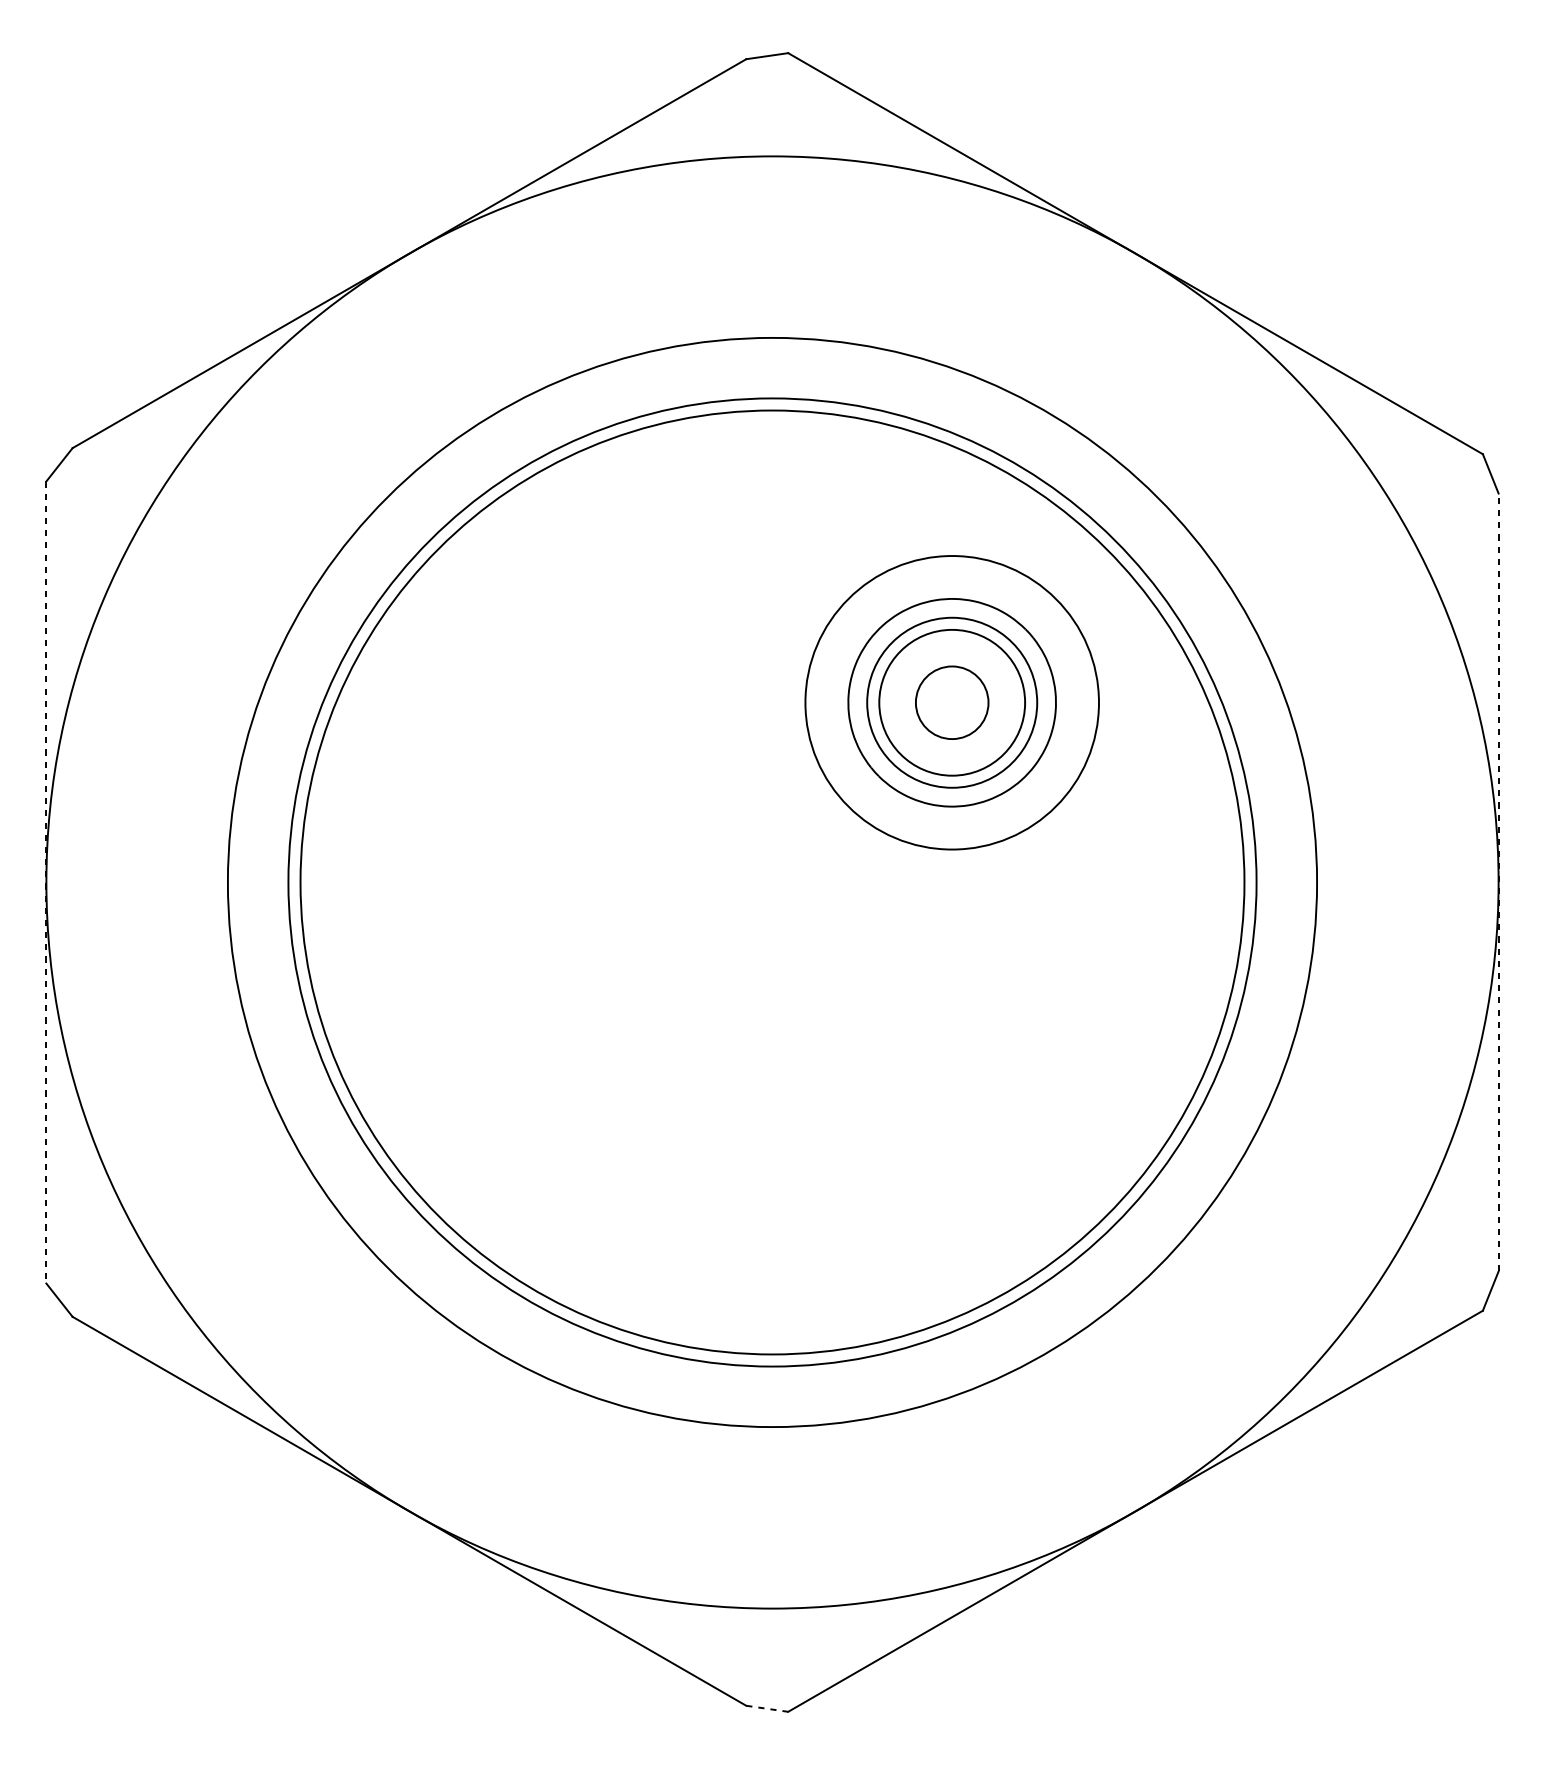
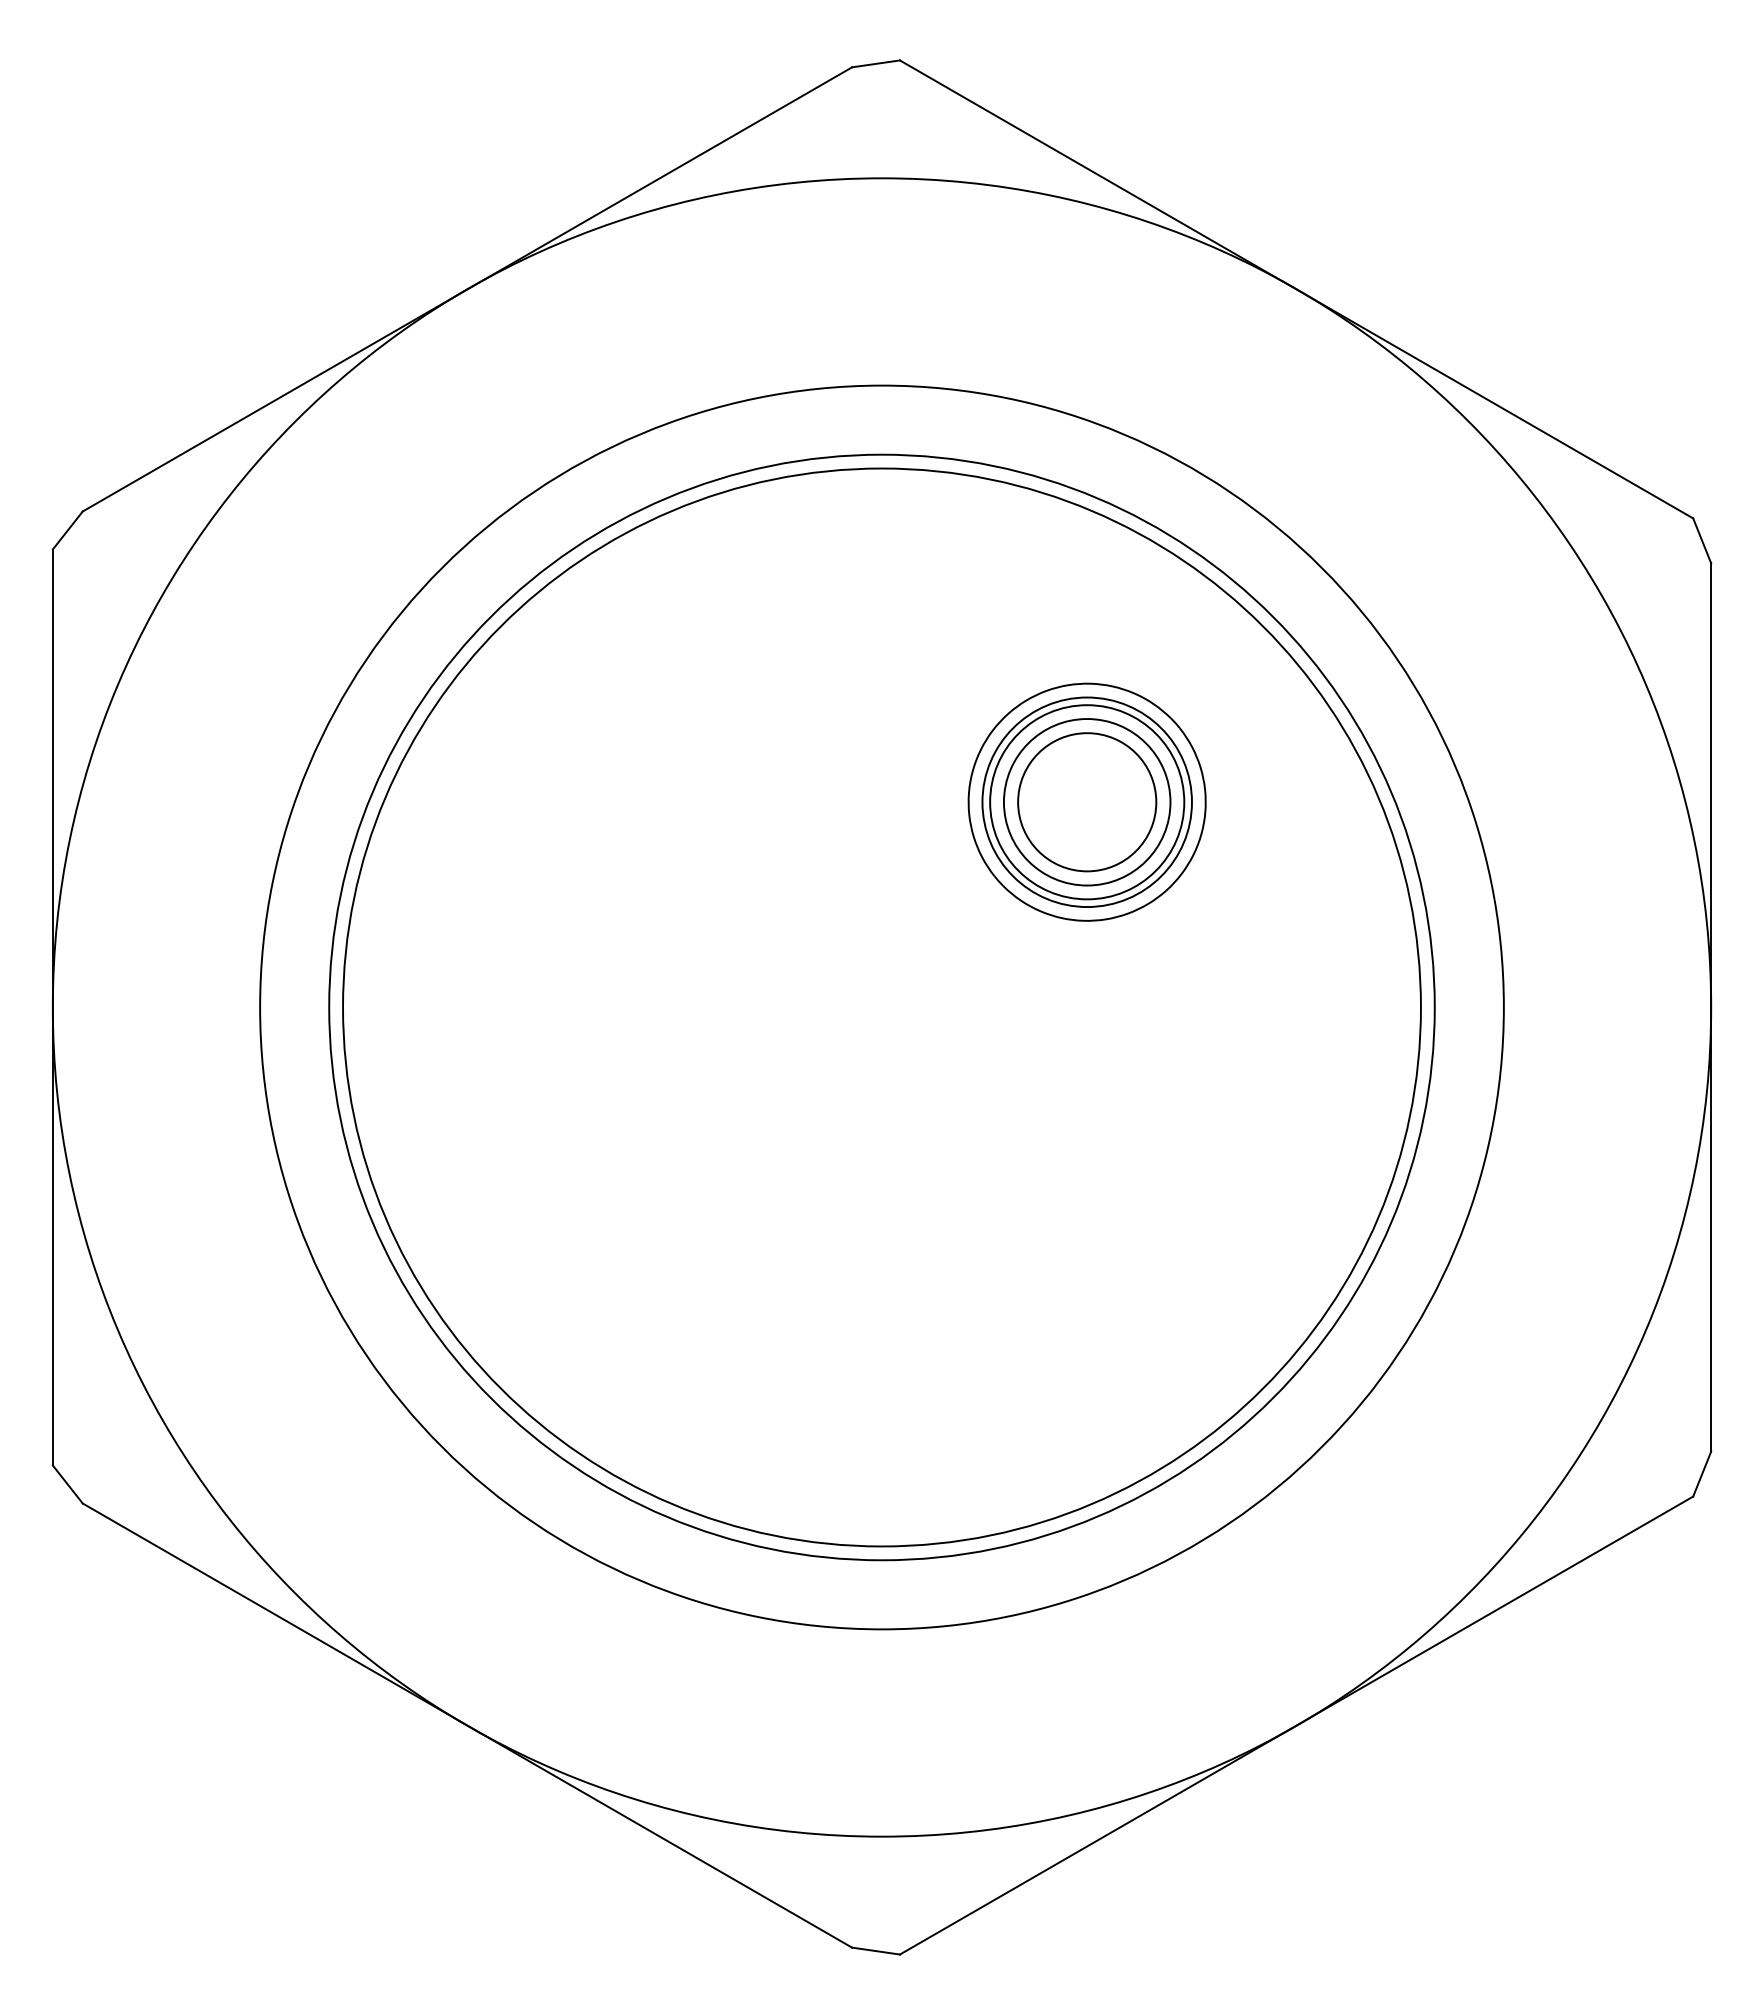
circle: (951, 702) -> (1086, 802), size x0.62
circle: (952, 702) -> (1087, 802), size x1.67
line: (46, 882) -> (52, 1007), dashed -> solid
line: (1498, 882) -> (1711, 1007), dashed -> solid
line: (767, 1709) -> (876, 1951), dashed -> solid

